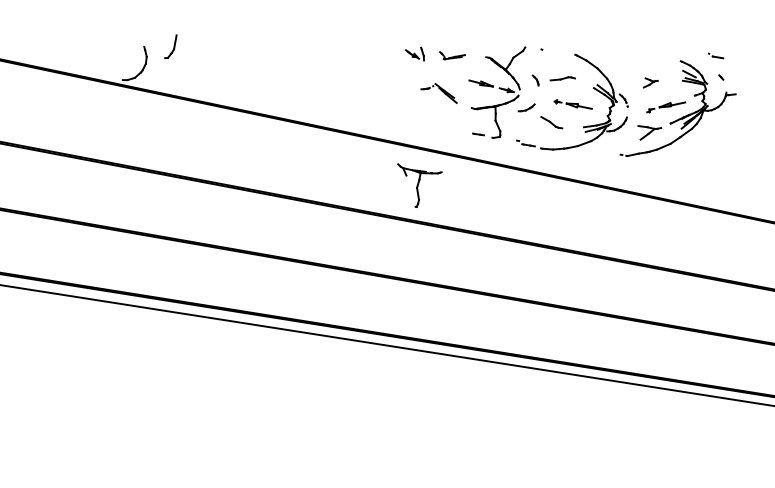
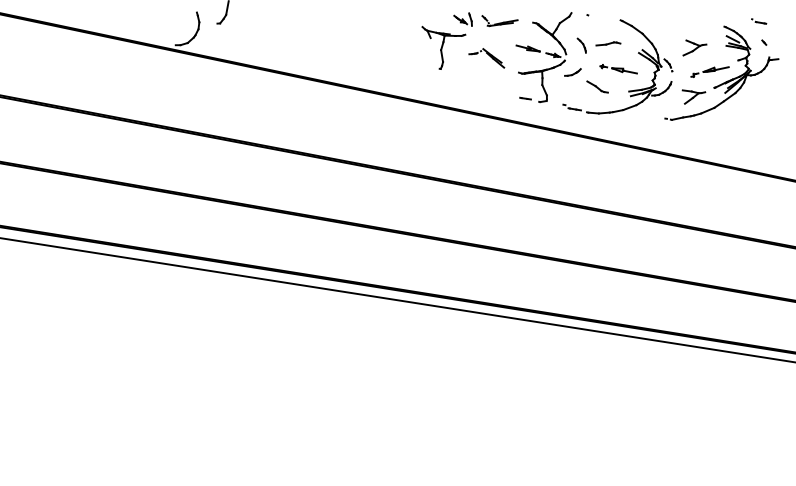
part: (452, 55) -> (499, 21), size x1.43
part: (535, 80) -> (581, 45), size x1.43
part: (650, 82) -> (694, 47), size x1.67
part: (419, 185) -> (443, 47), moved

